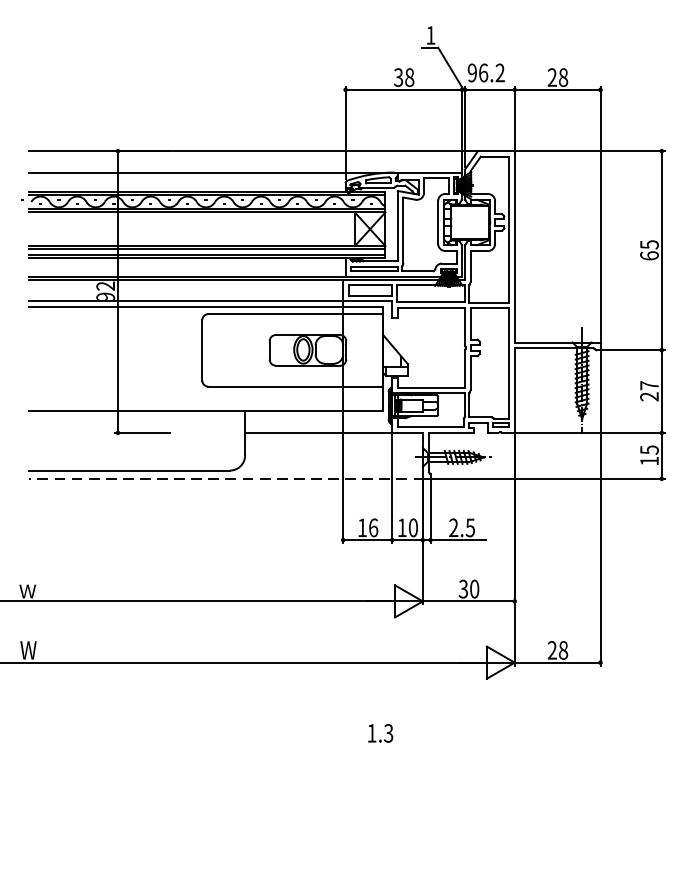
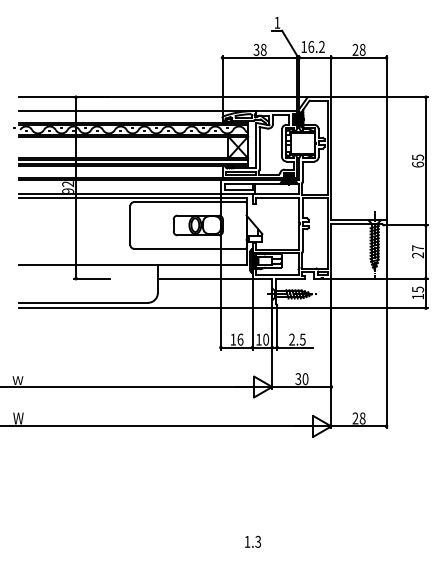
text: (471, 73) -> (303, 47), 96.2 -> 16.2
line: (225, 479) -> (145, 308), dashed -> solid
text: (381, 732) -> (253, 541), moved

